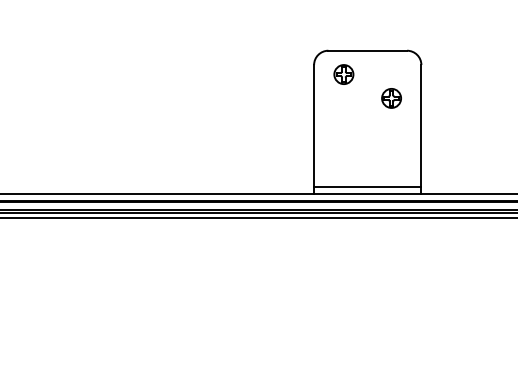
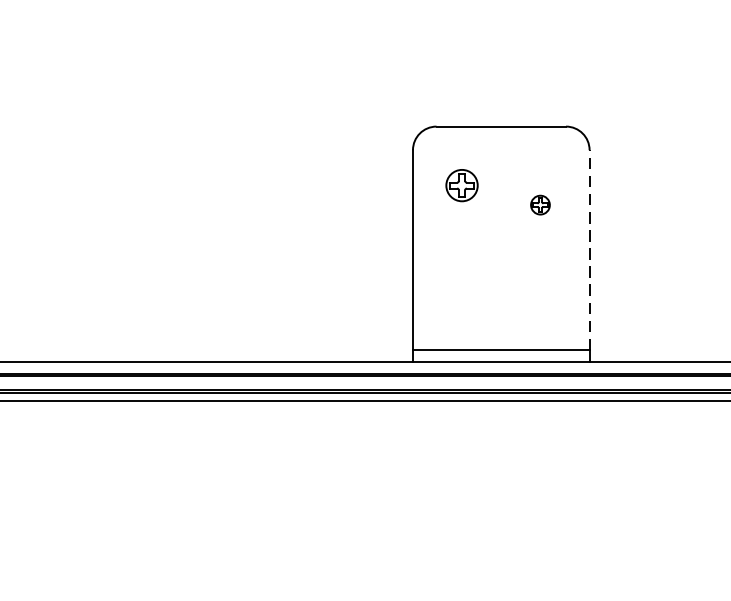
part: (343, 74) -> (461, 185), moved
part: (391, 98) -> (540, 205), size x0.6
line: (421, 125) -> (589, 249), solid -> dashed

